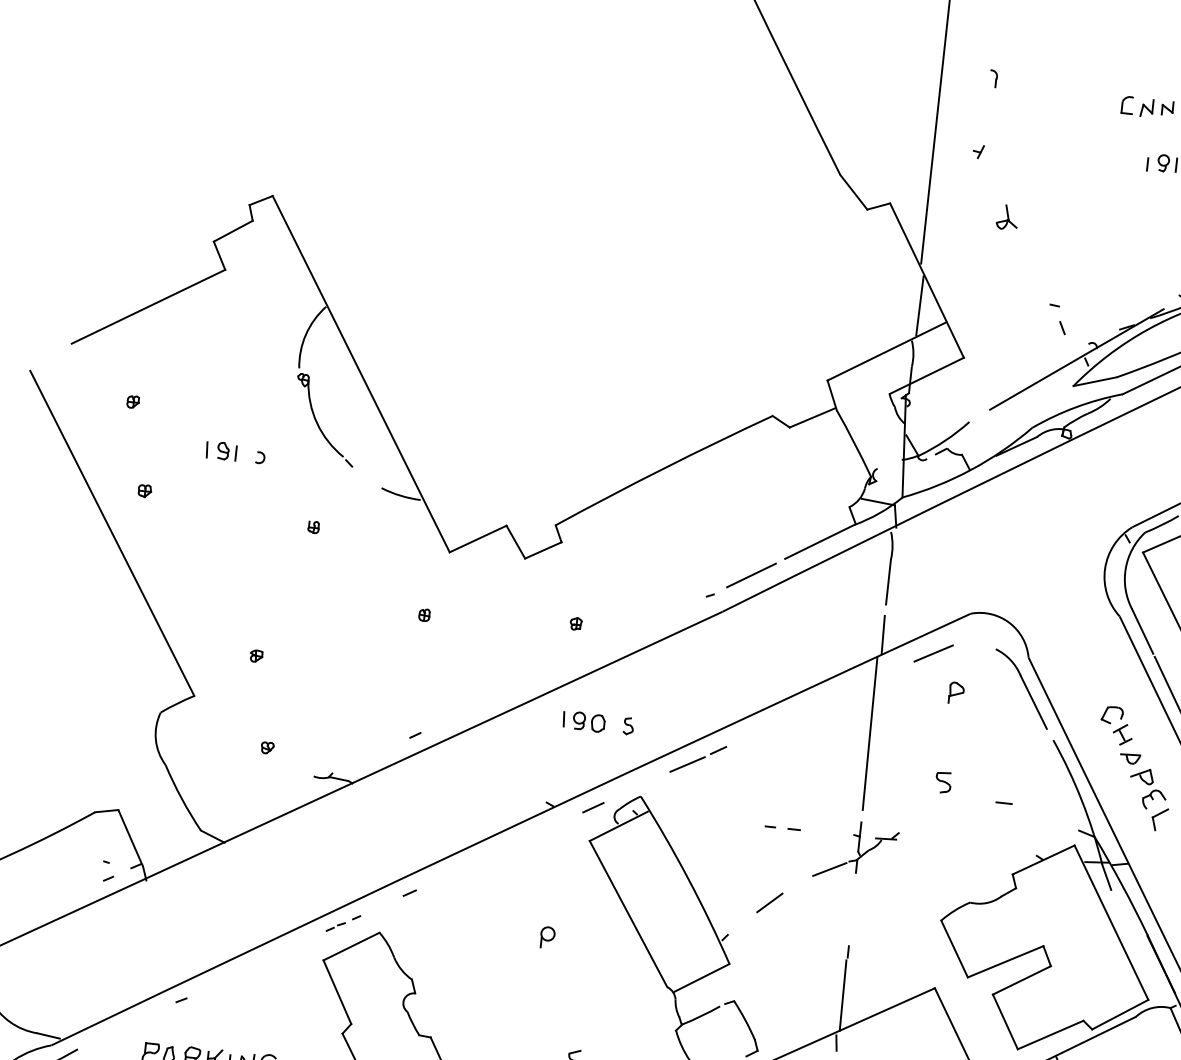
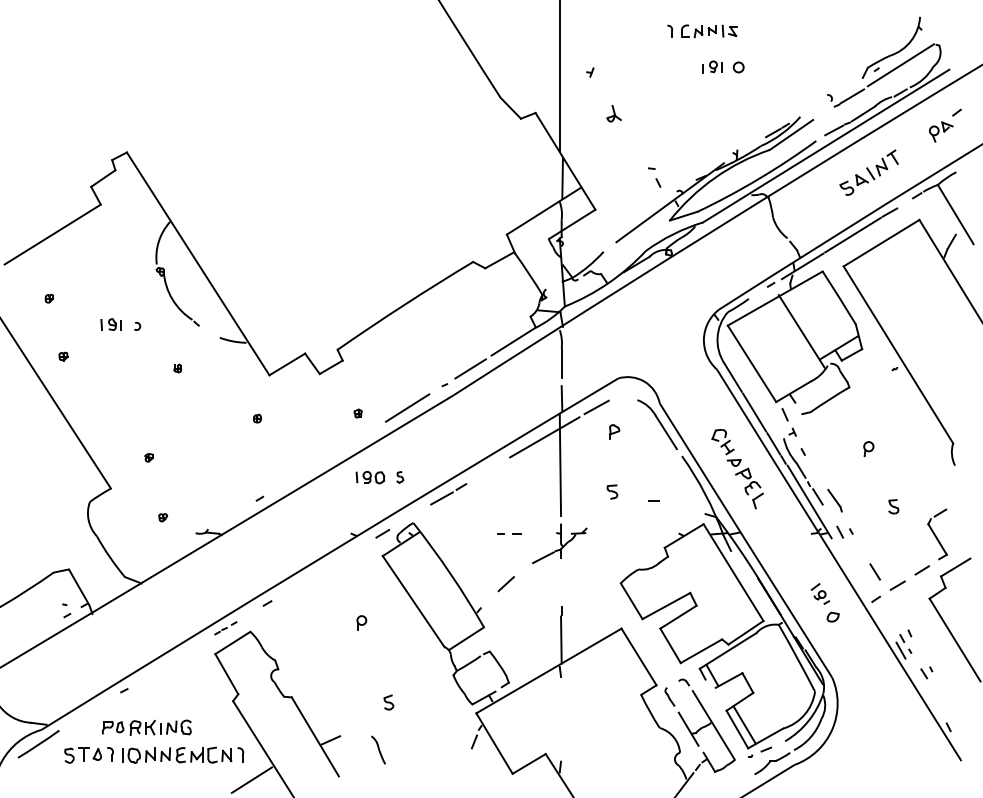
part: (994, 77) -> (670, 30), moved
line: (650, 622) -> (407, 407), added
line: (850, 689) -> (544, 437), added

